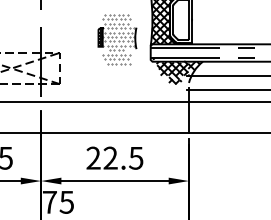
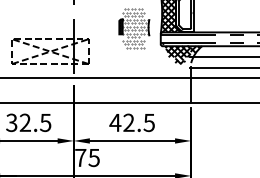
text: (93, 157) -> (115, 122), 22.5 -> 42.5

